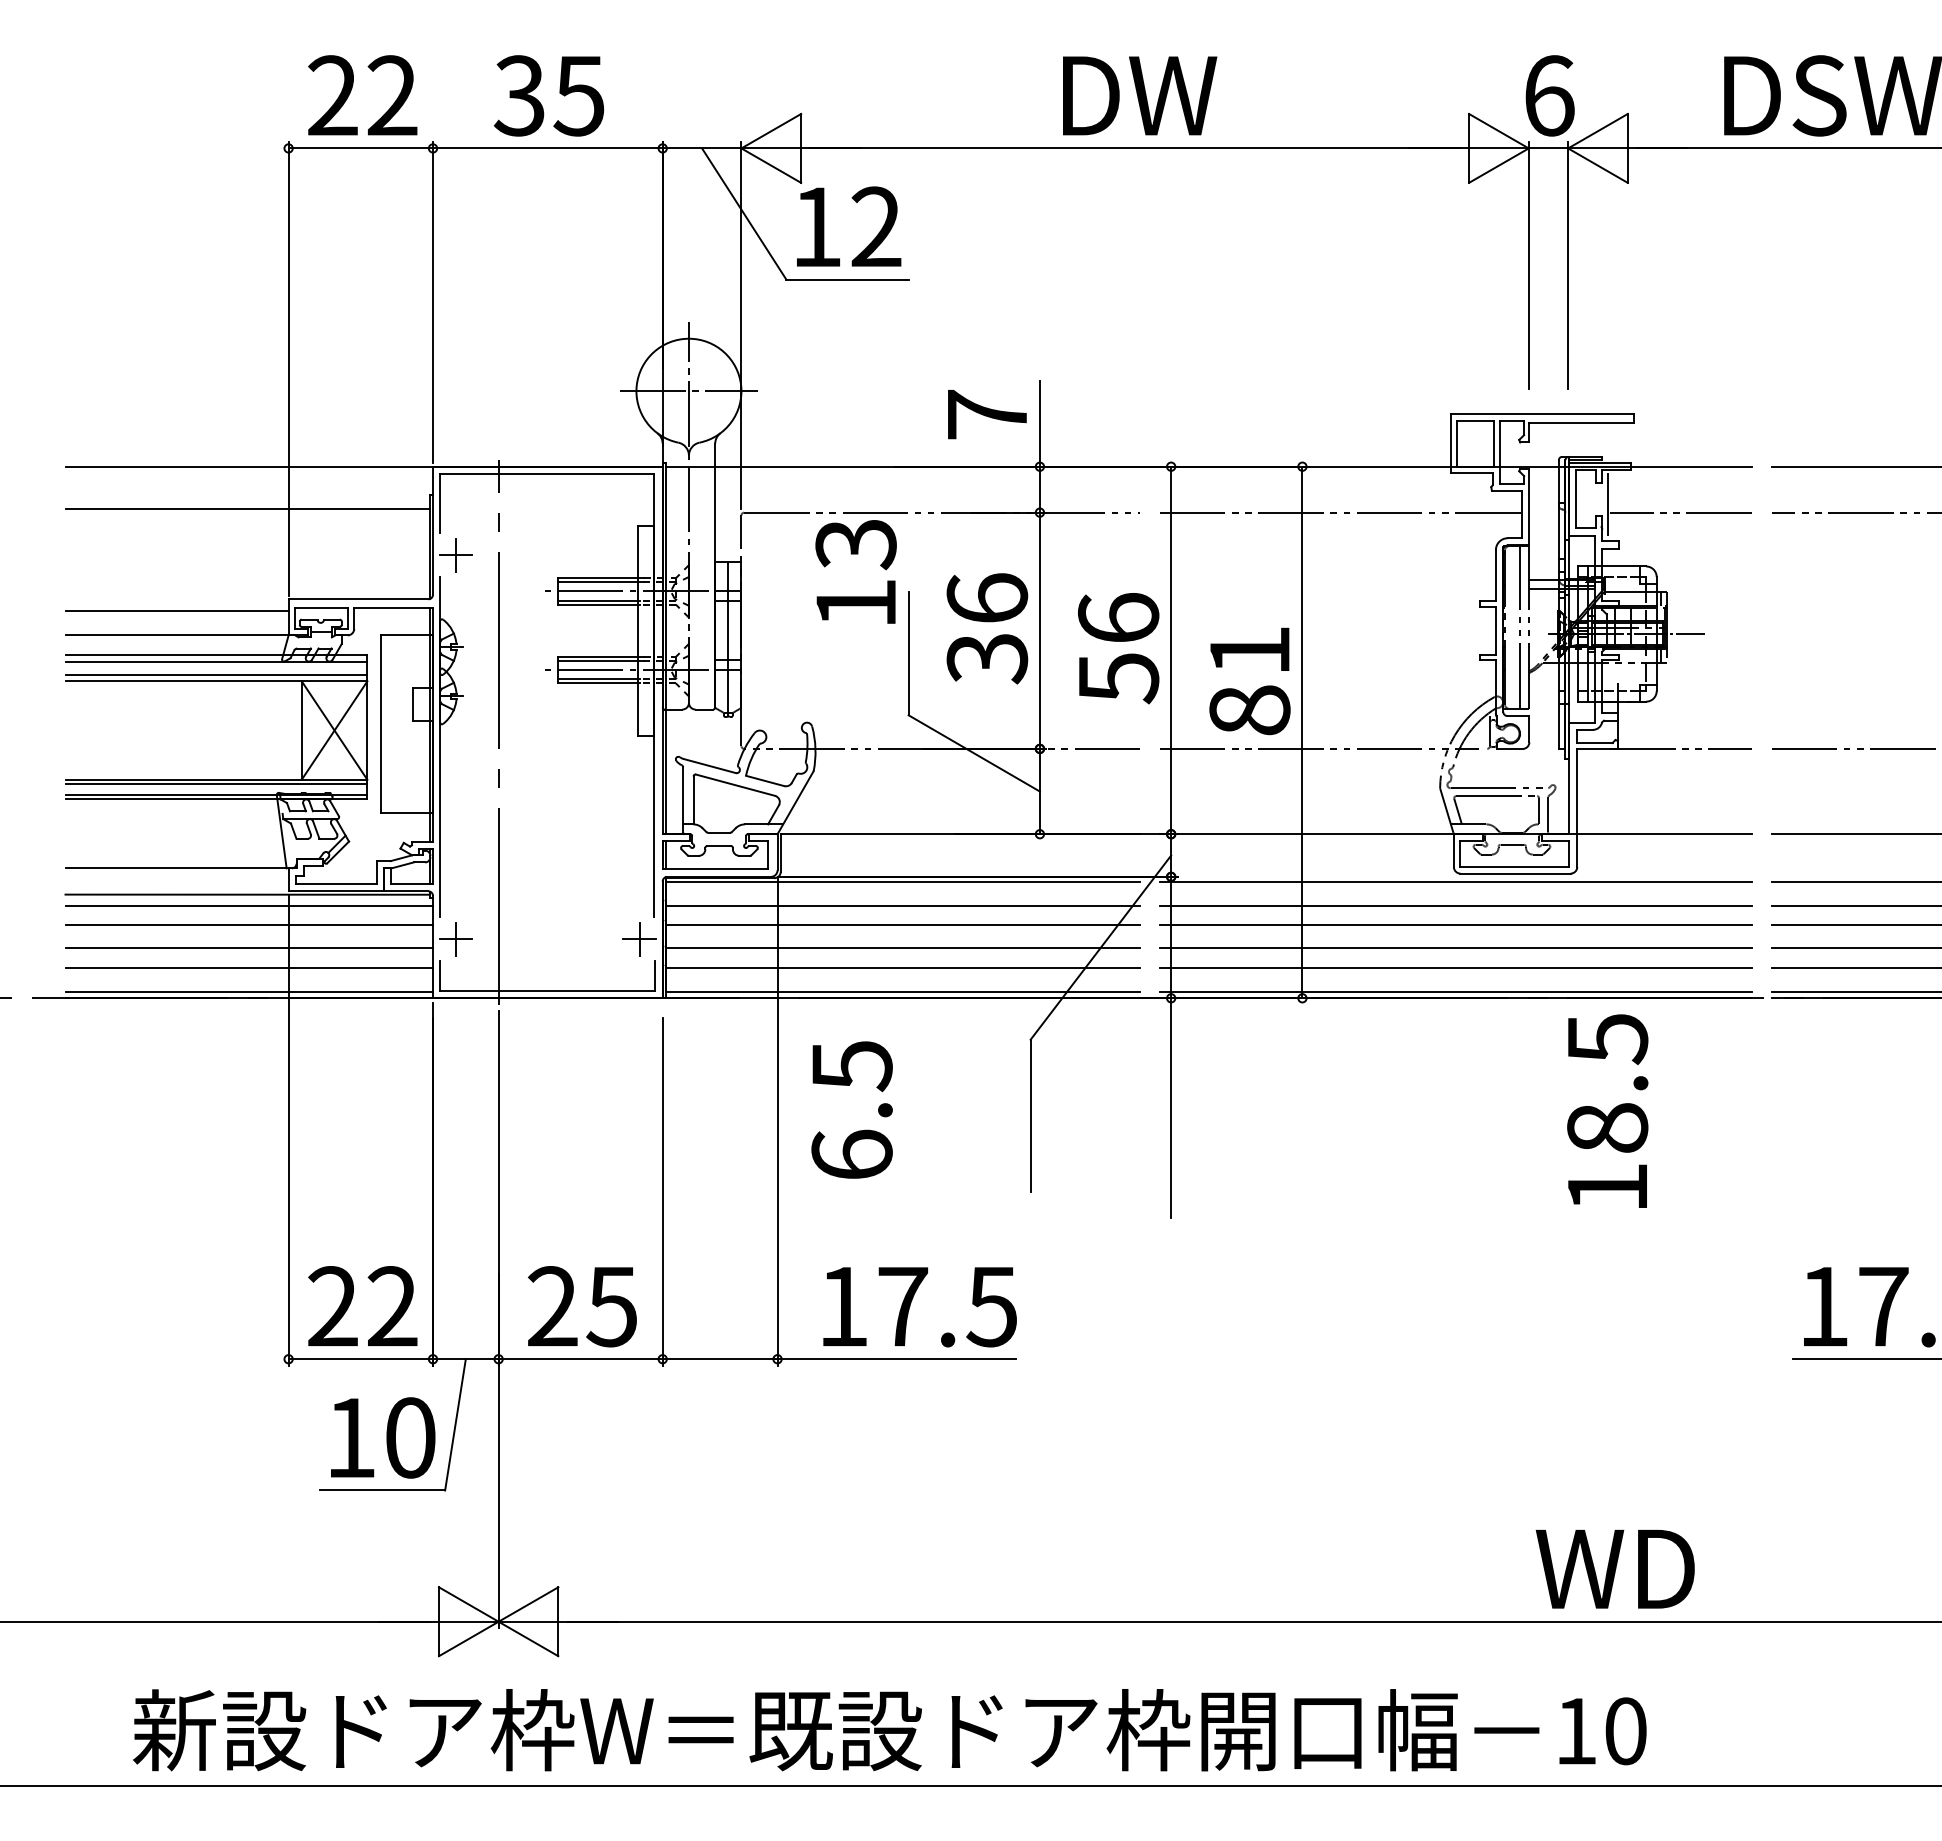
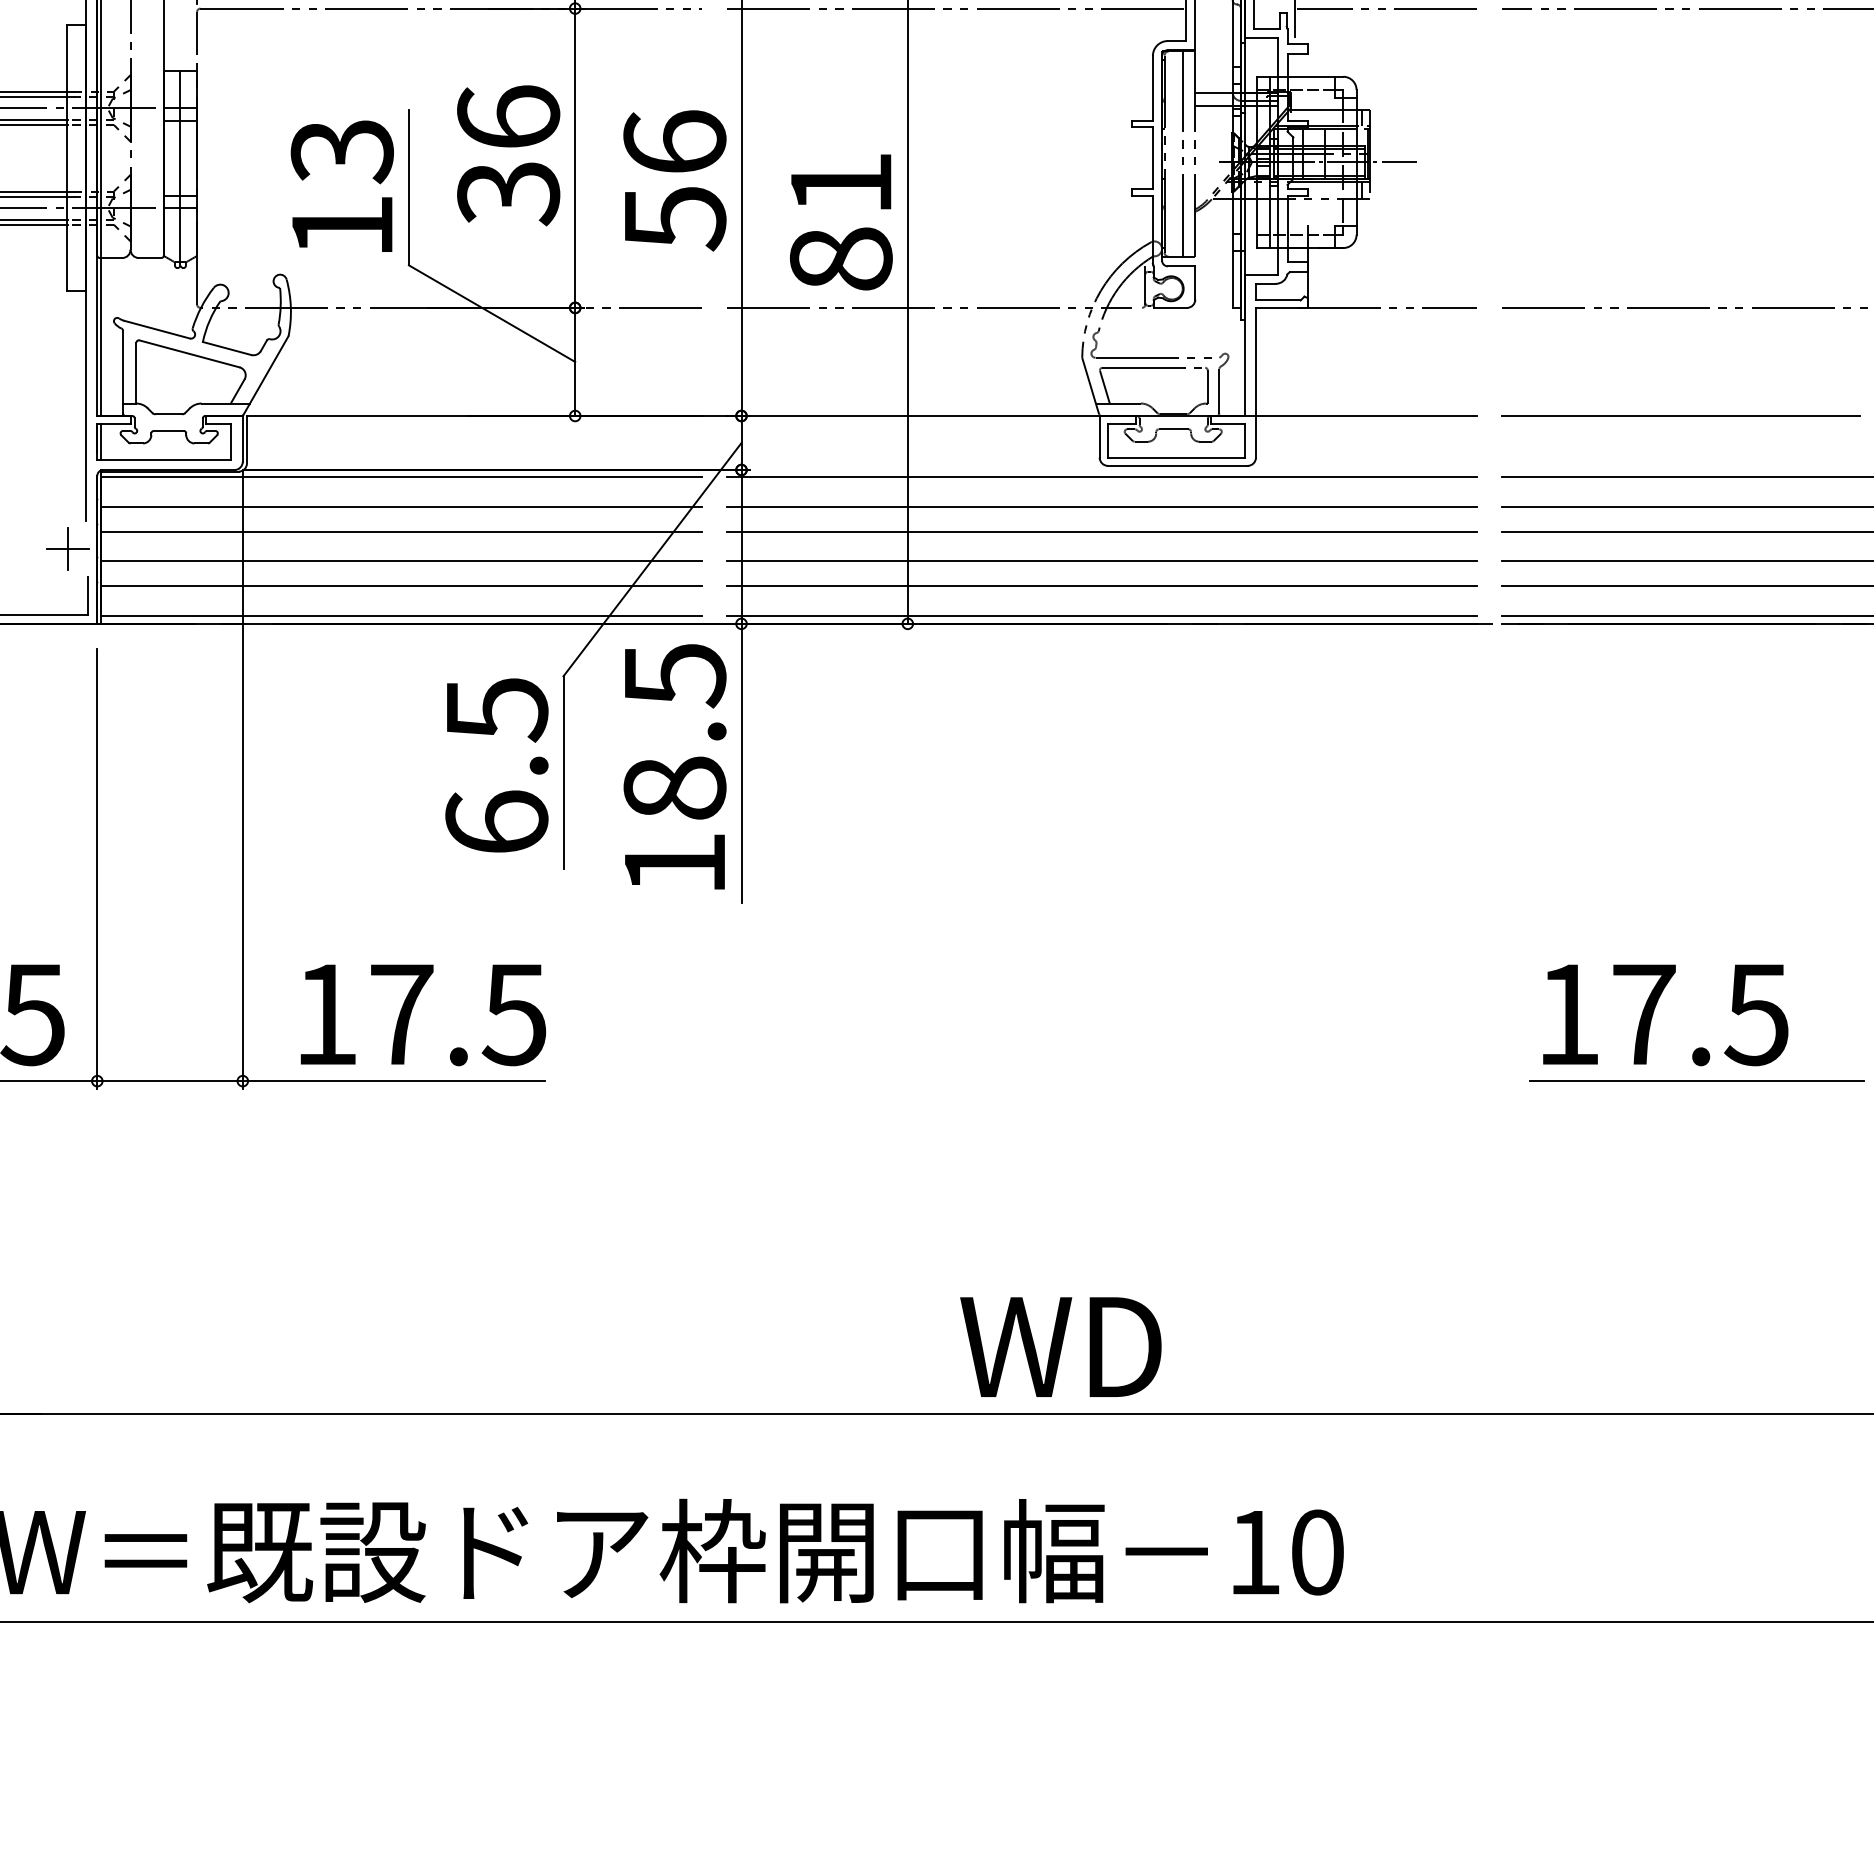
text: (855, 571) -> (341, 185), moved
text: (851, 1109) -> (496, 764), moved
text: (1607, 1110) -> (674, 766), moved
text: (1614, 1568) -> (1059, 1346), moved

